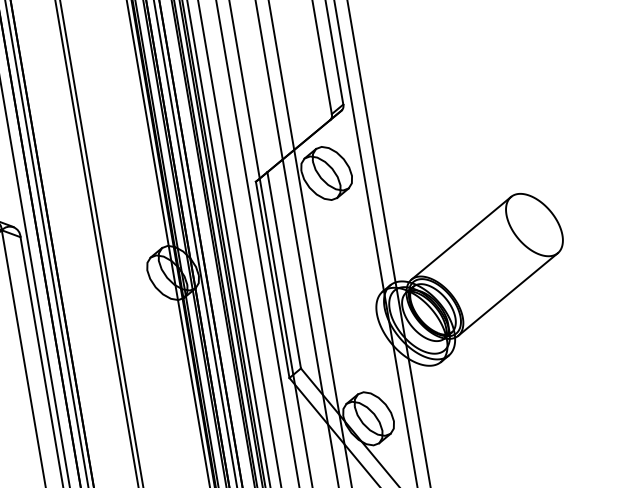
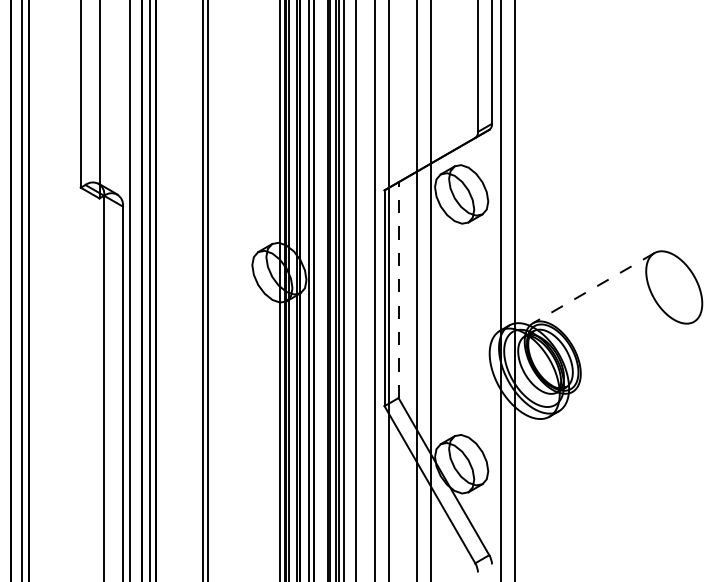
line: (461, 238) -> (593, 288), solid -> dashed
line: (284, 270) -> (398, 290), solid -> dashed
line: (508, 294) -> (633, 356), removed

